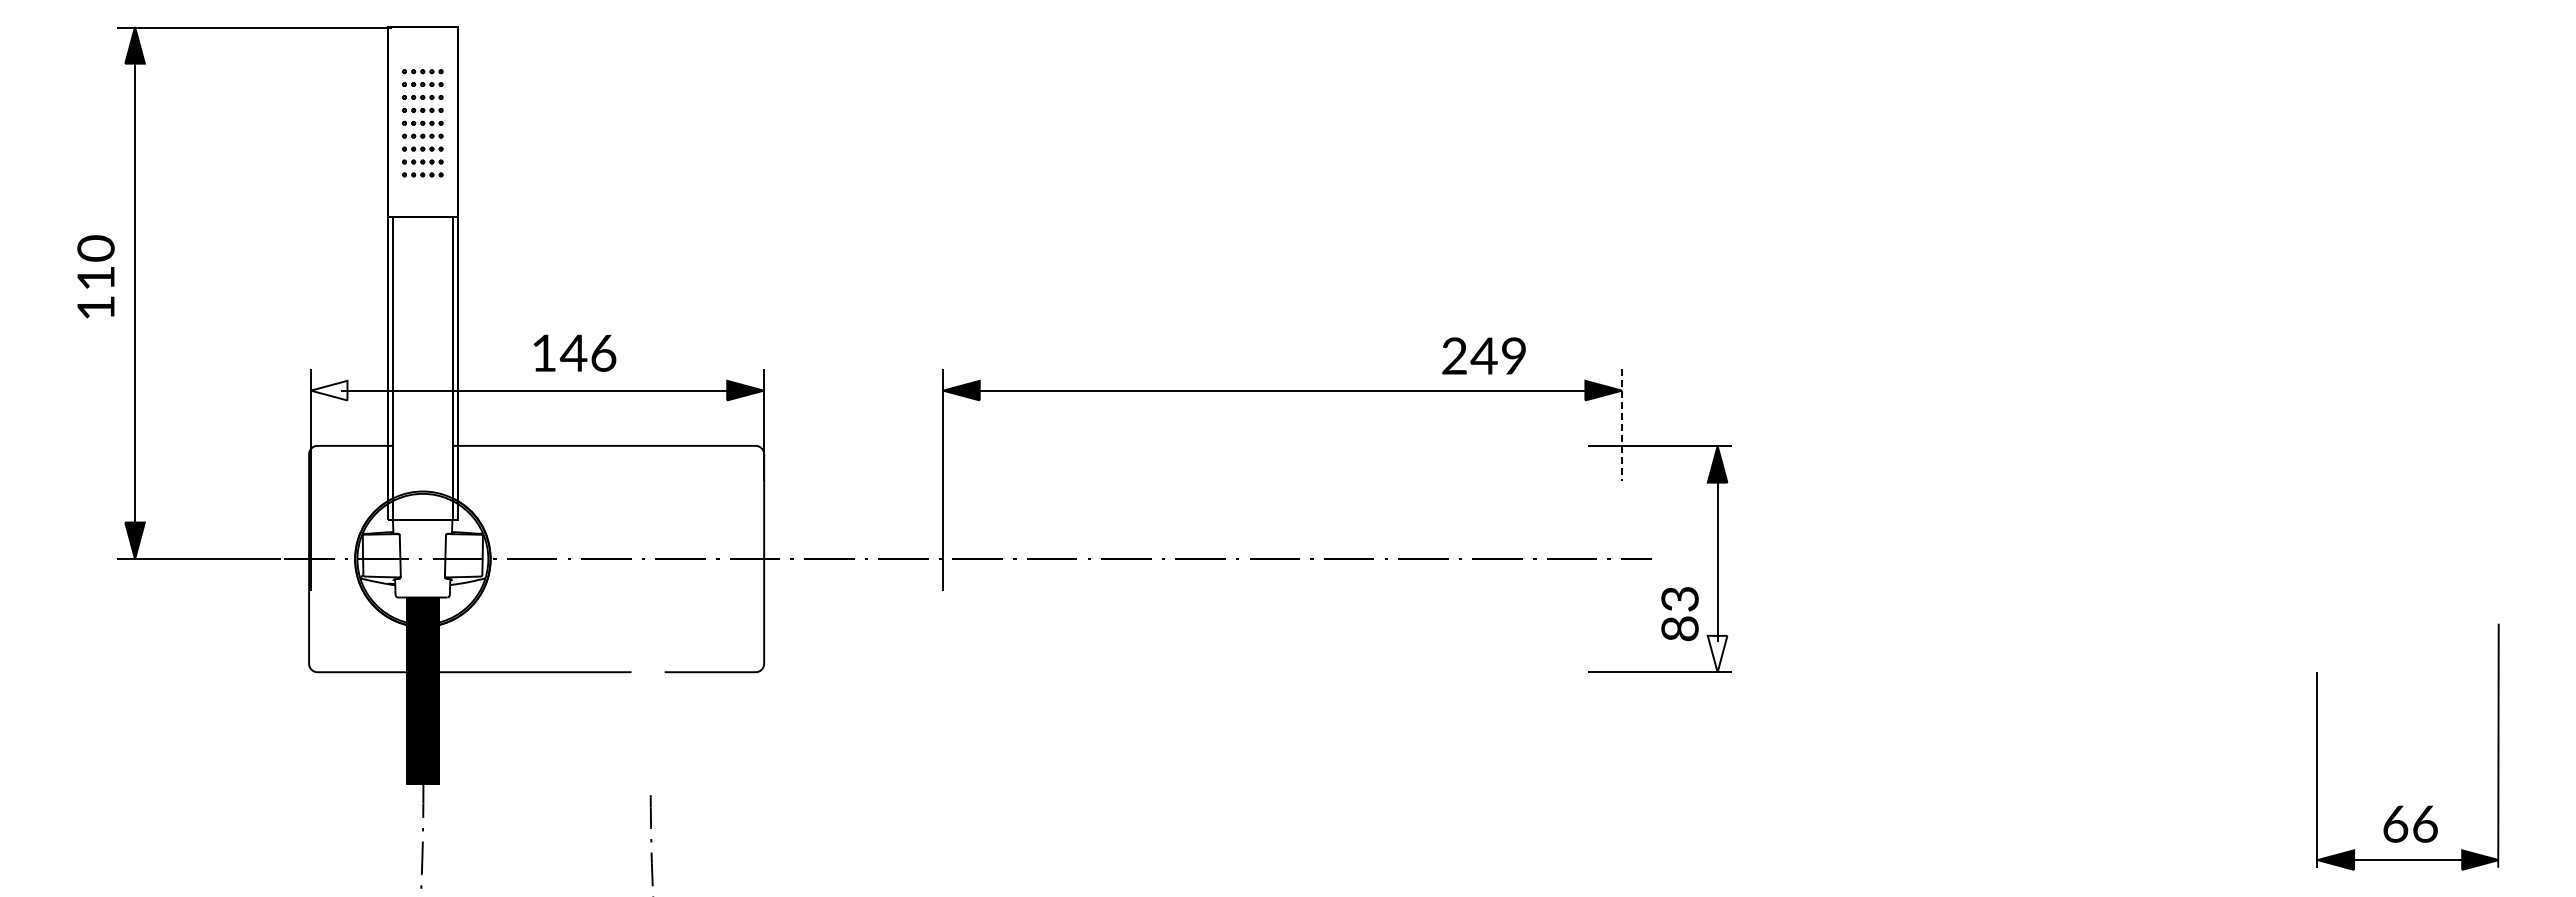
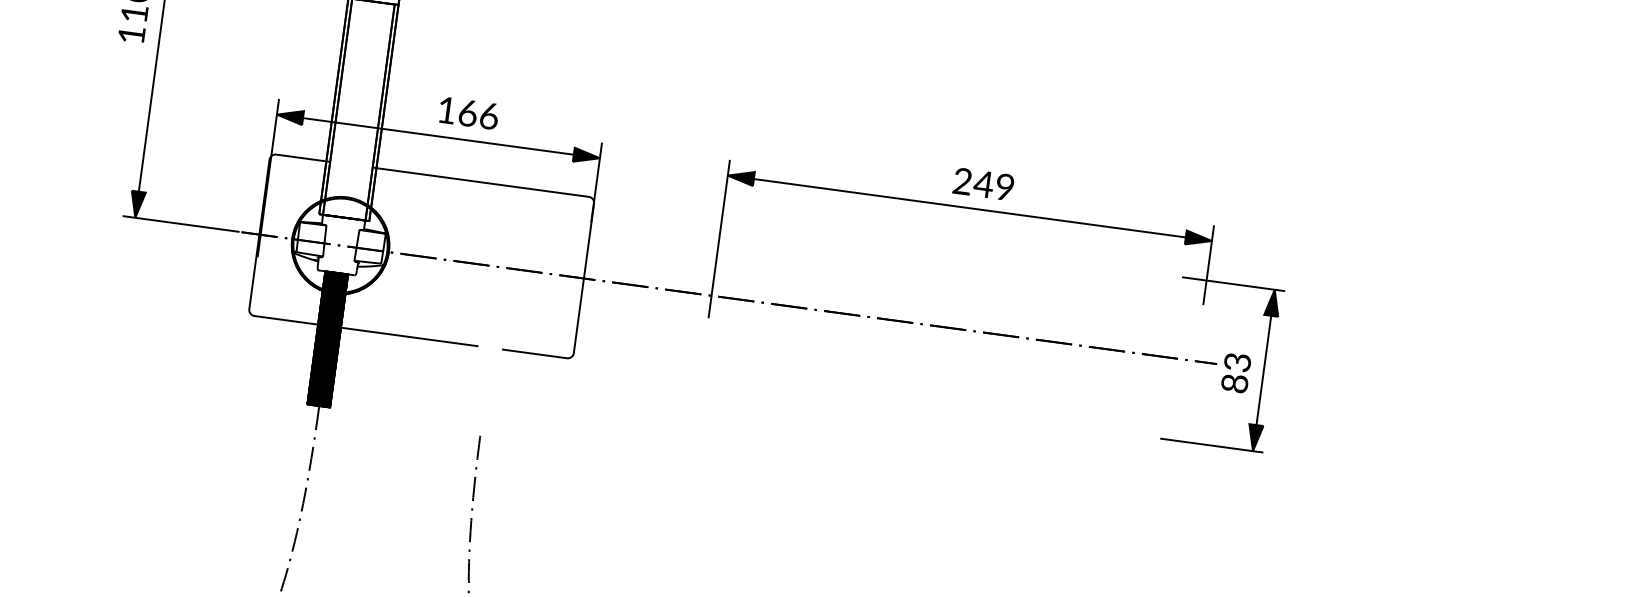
text: (573, 353) -> (467, 113), 146 -> 166
text: (1483, 355) -> (983, 183), moved
fill: (328, 390) -> (289, 116), added
line: (1622, 424) -> (1209, 265), dashed -> solid
text: (1679, 614) -> (1235, 373), moved
fill: (1717, 653) -> (1254, 437), added

